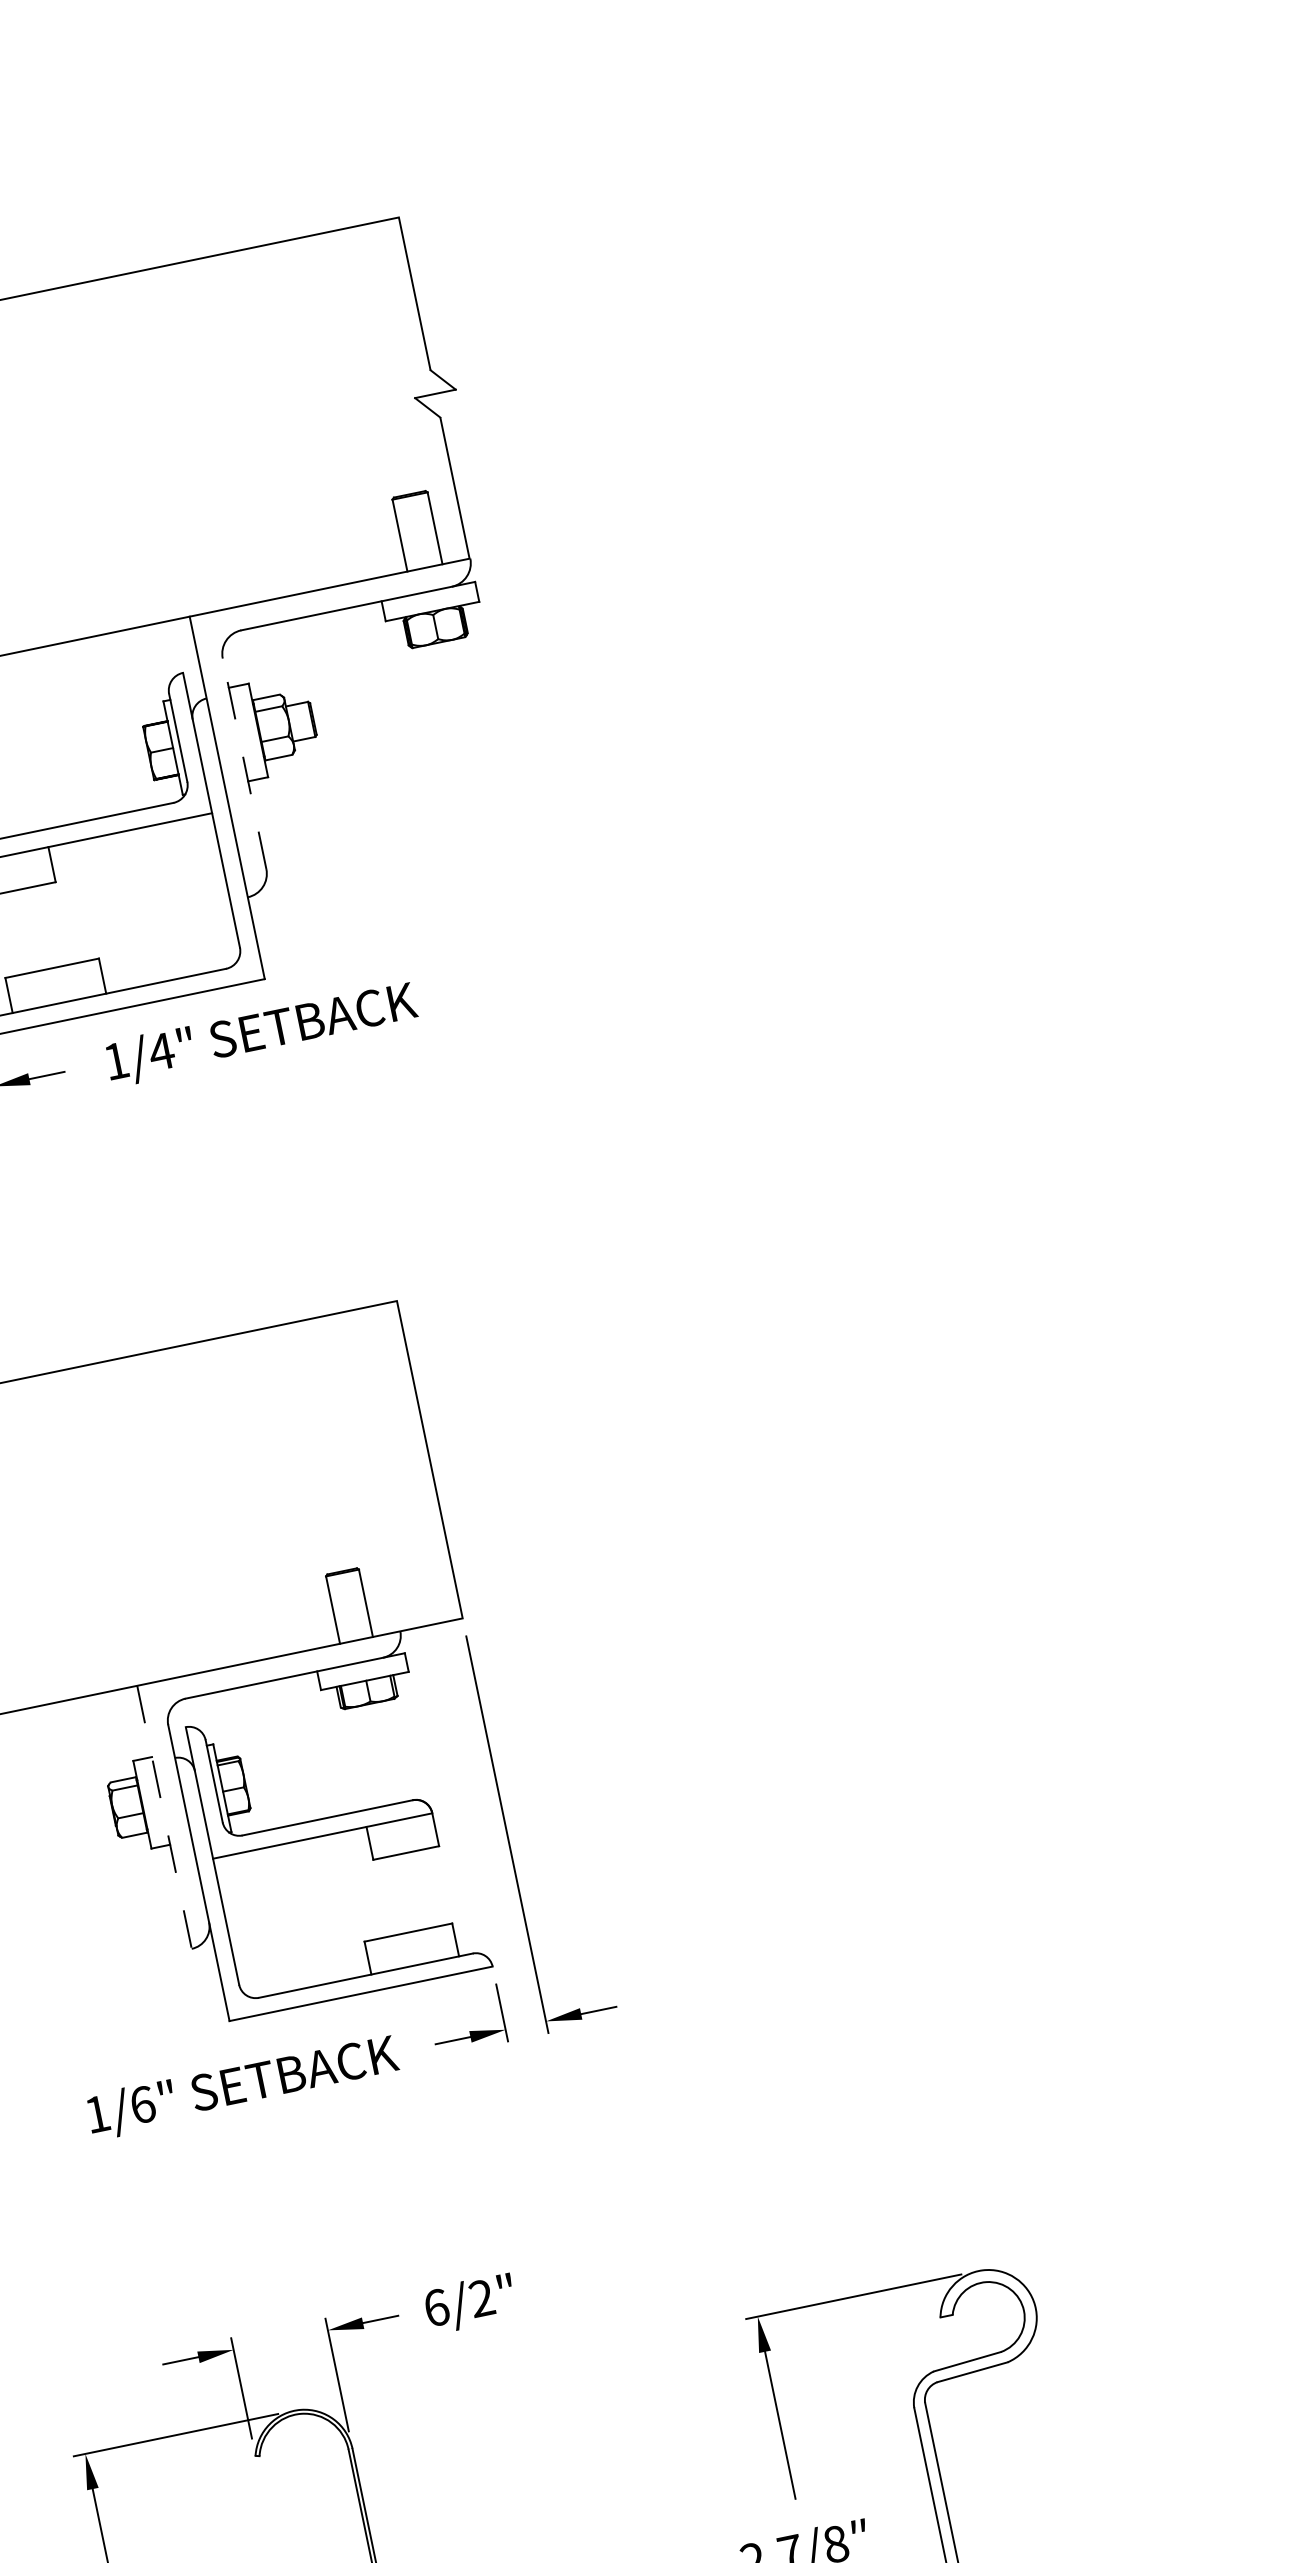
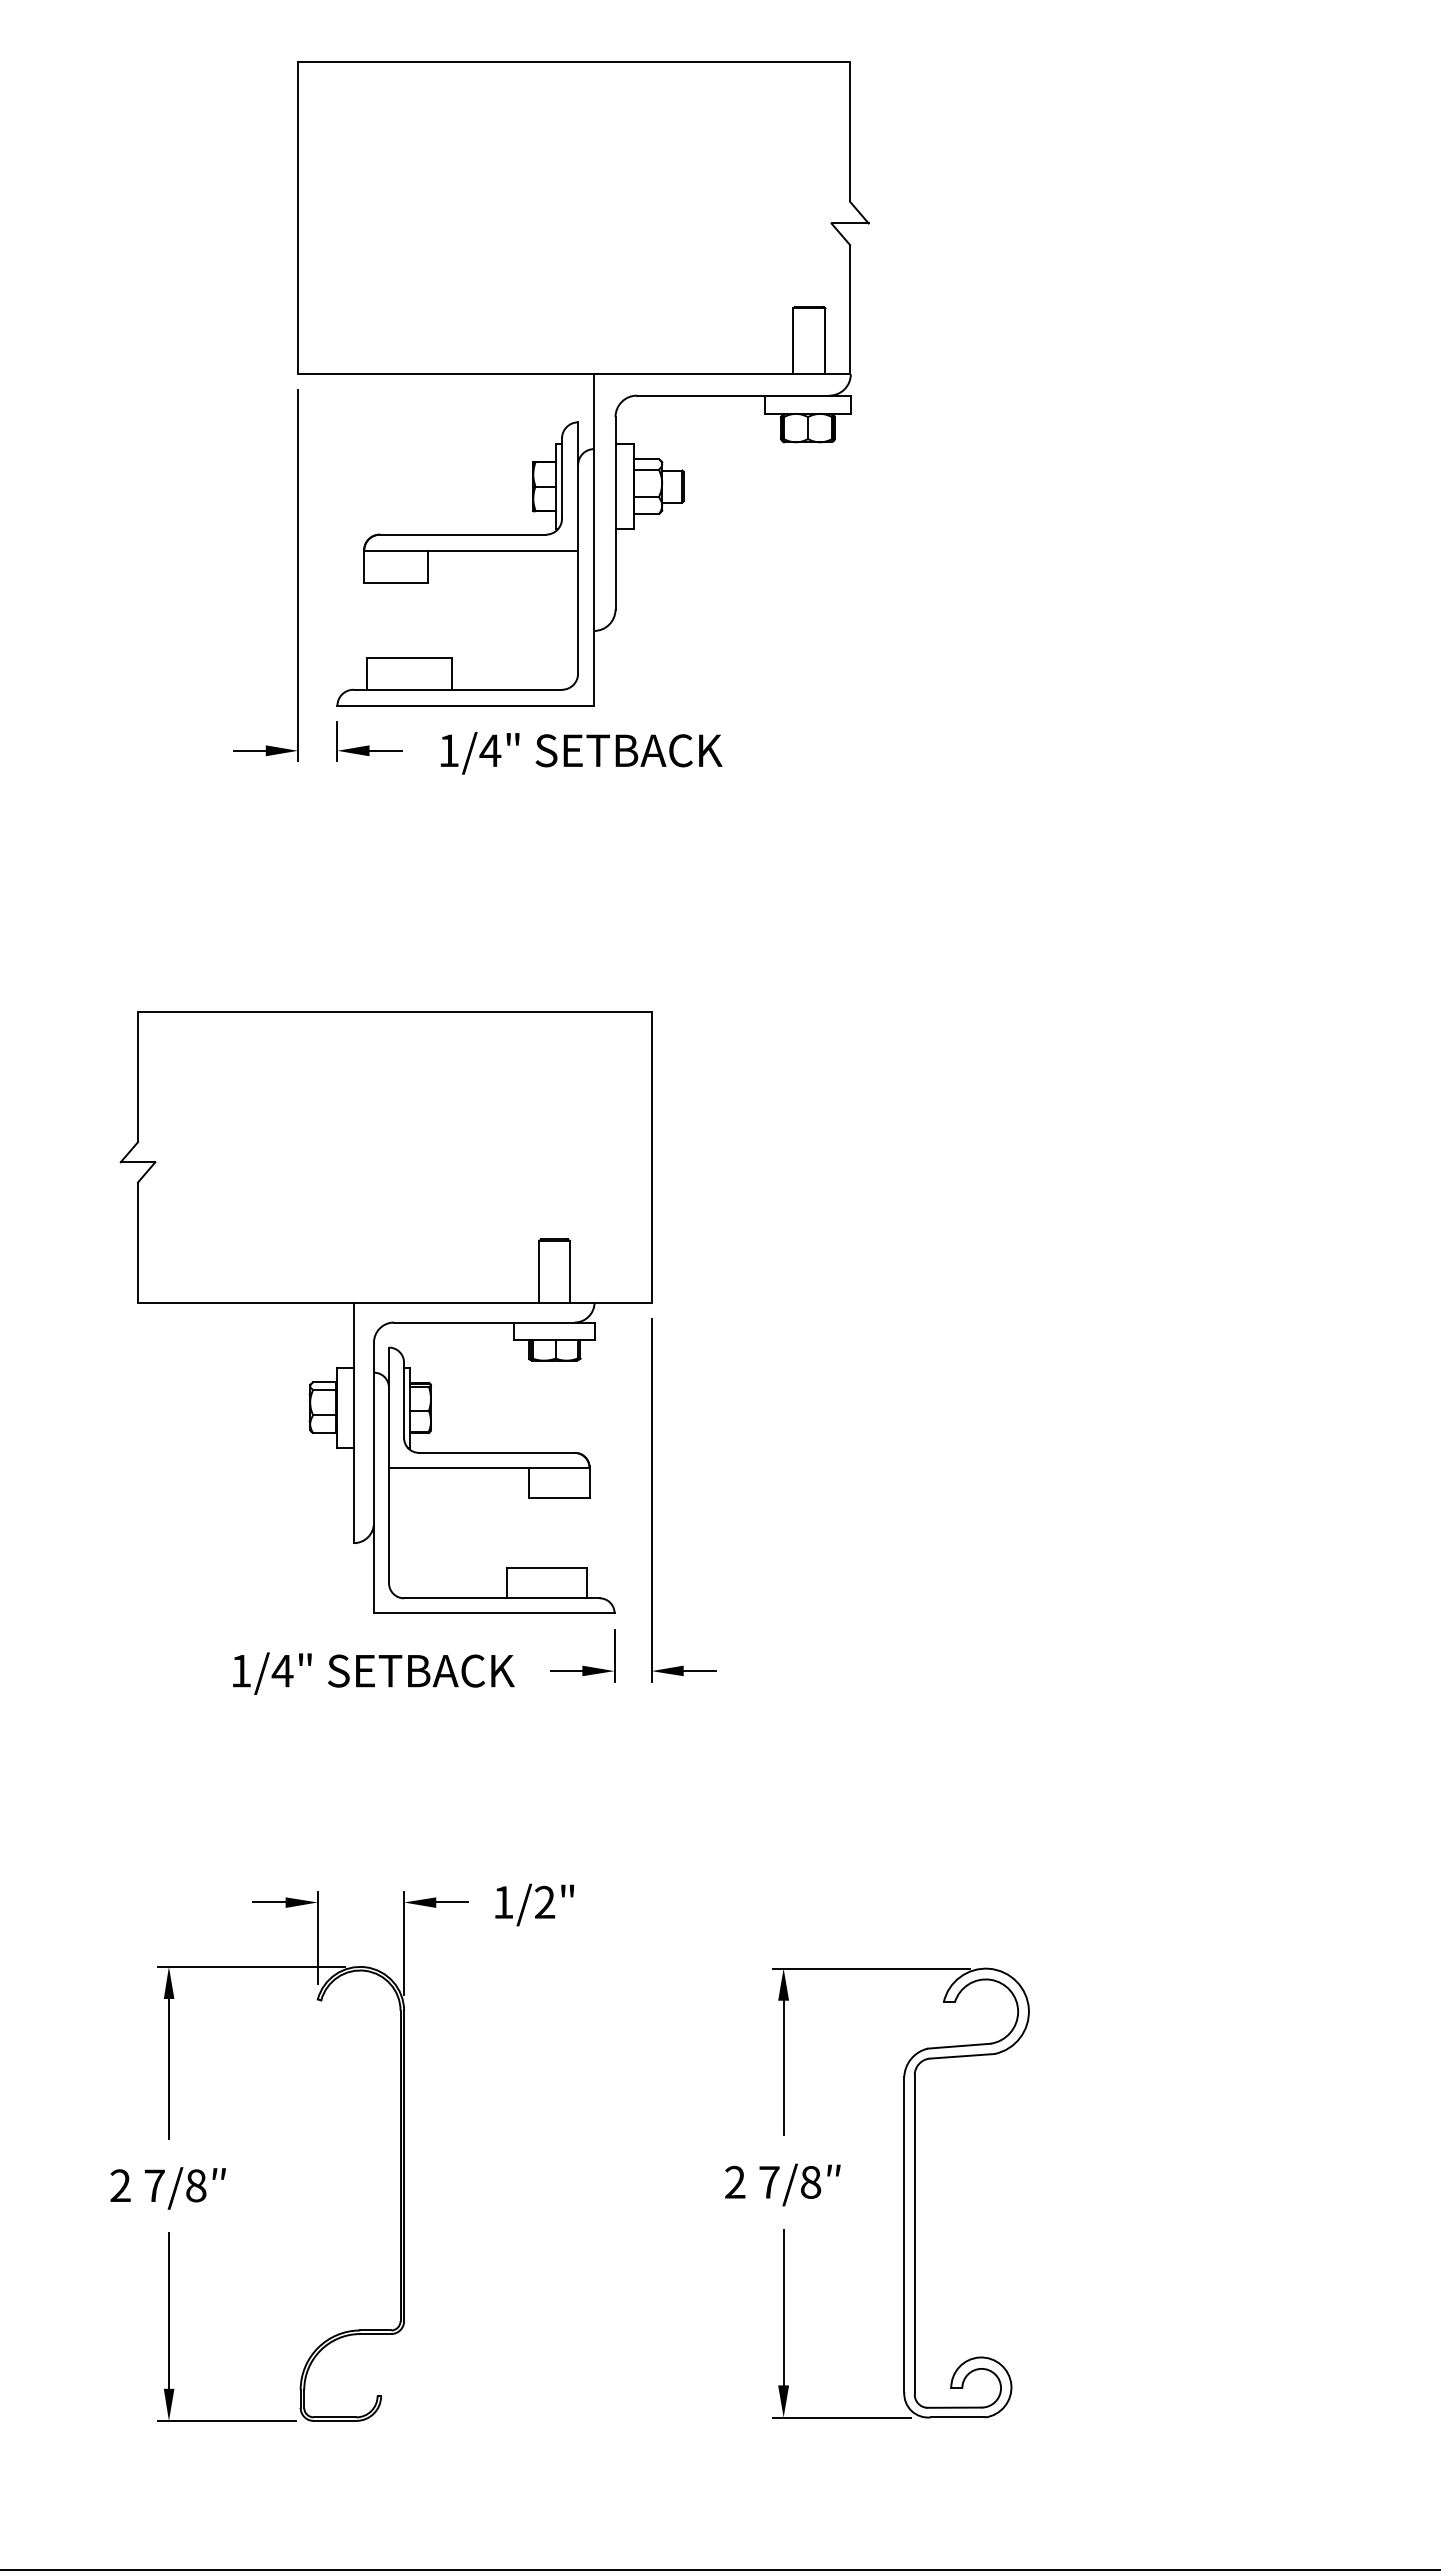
line: (244, 762) -> (615, 512), dashed -> solid
line: (164, 1818) -> (353, 1423), dashed -> solid
text: (142, 2104) -> (282, 1670), 1/6" -> 1/4"
text: (436, 2306) -> (503, 1901), 6/2" -> 1/2"

